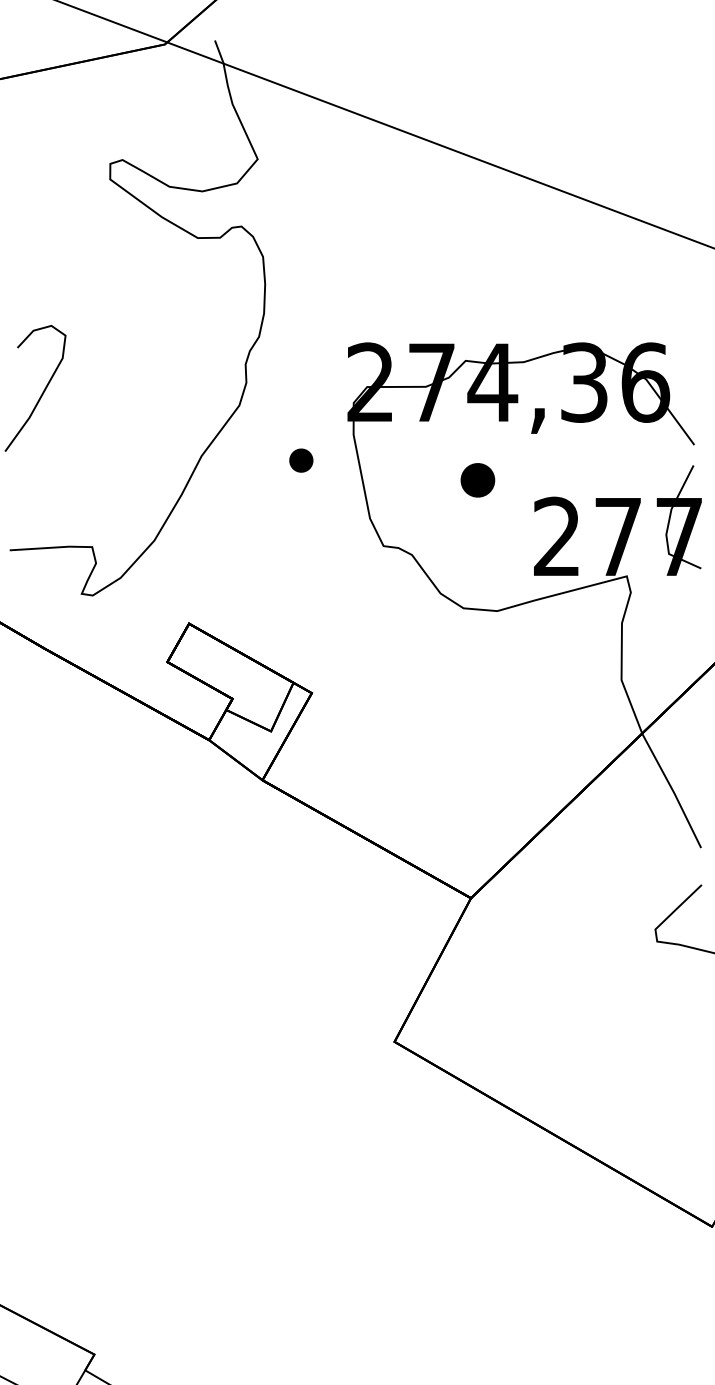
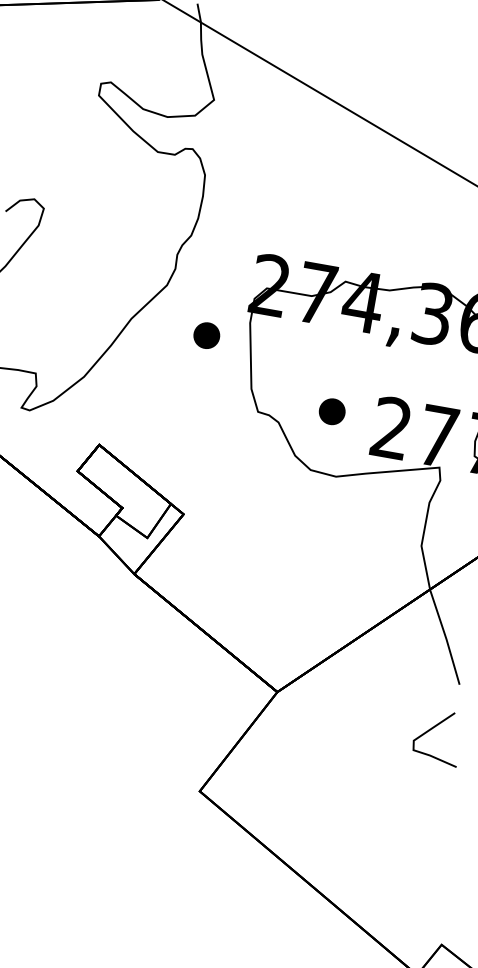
part: (301, 460) -> (206, 335), size x1.43
part: (477, 480) -> (331, 411), moved

